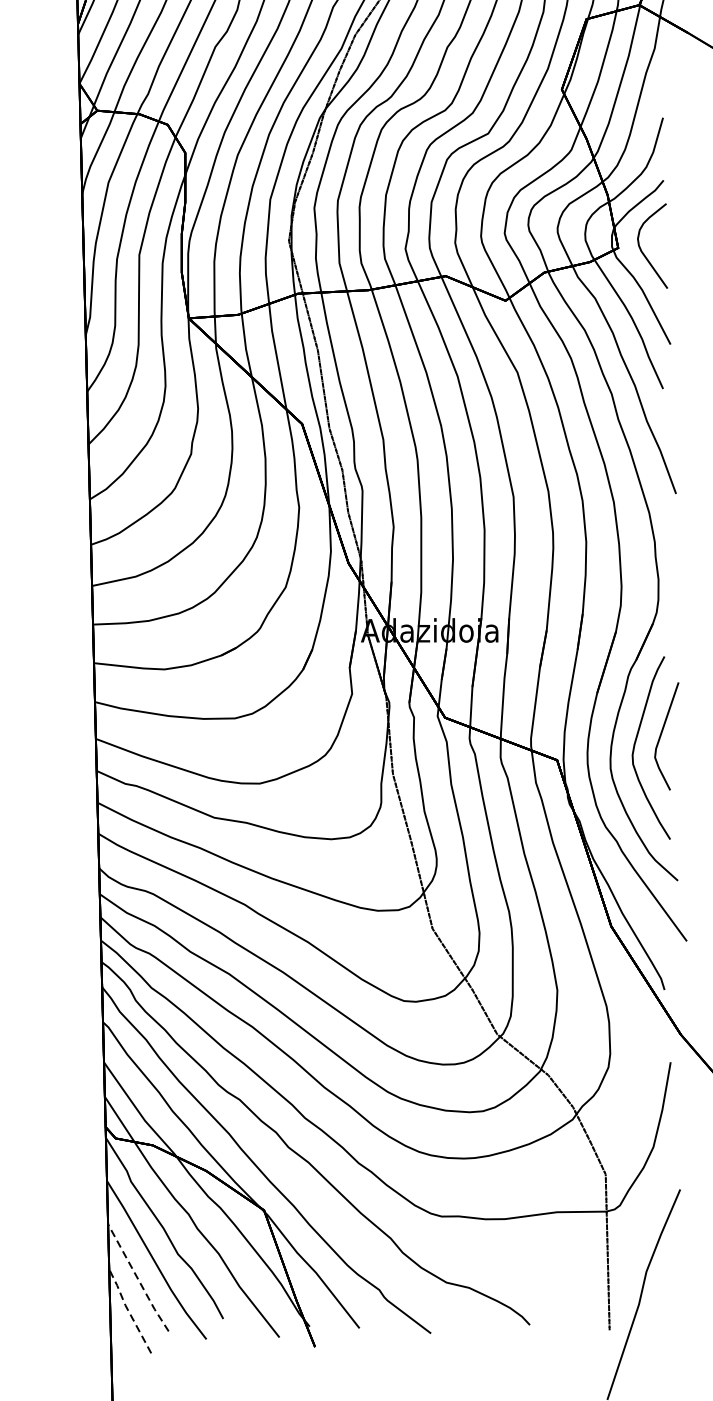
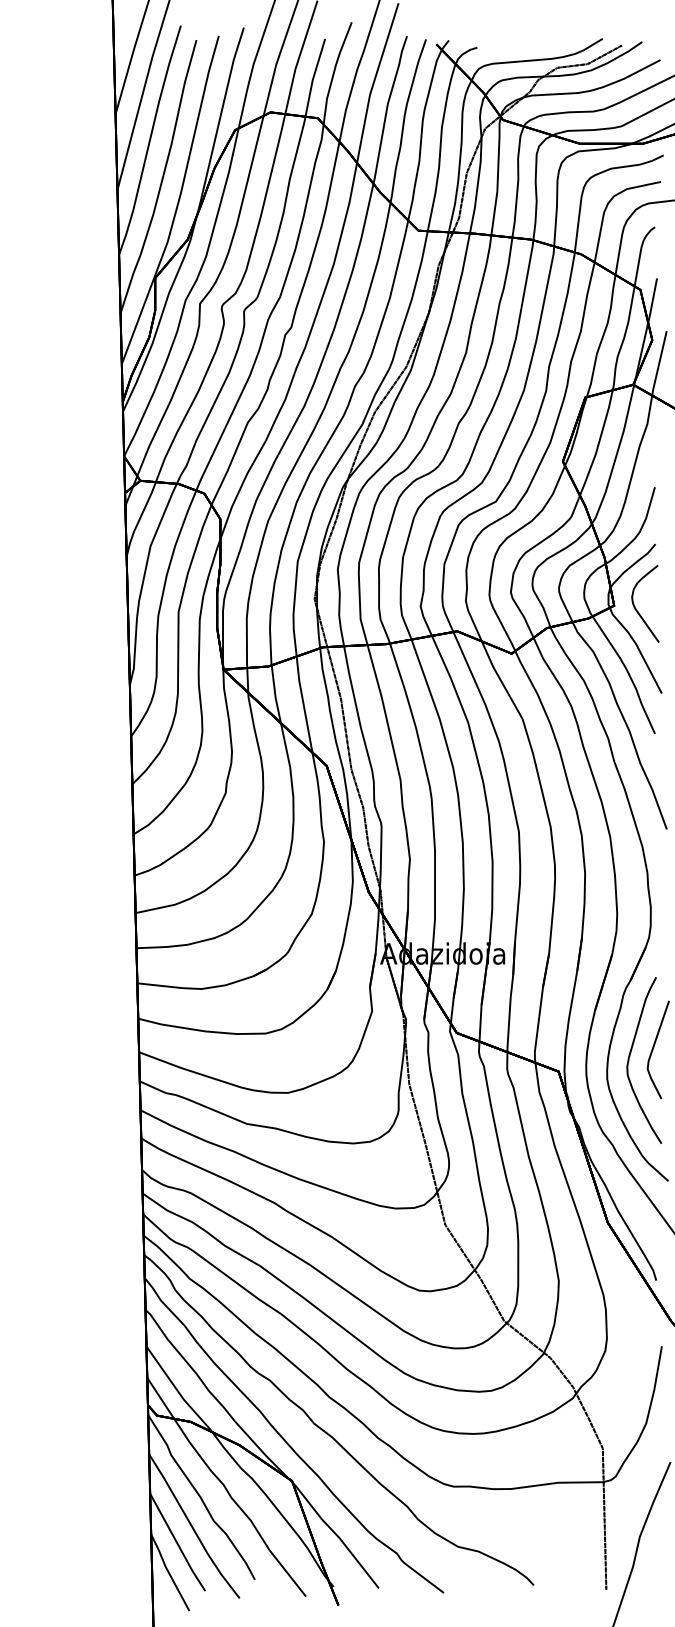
line: (137, 1276) -> (176, 1541), dashed -> solid
line: (128, 1309) -> (168, 1571), dashed -> solid

